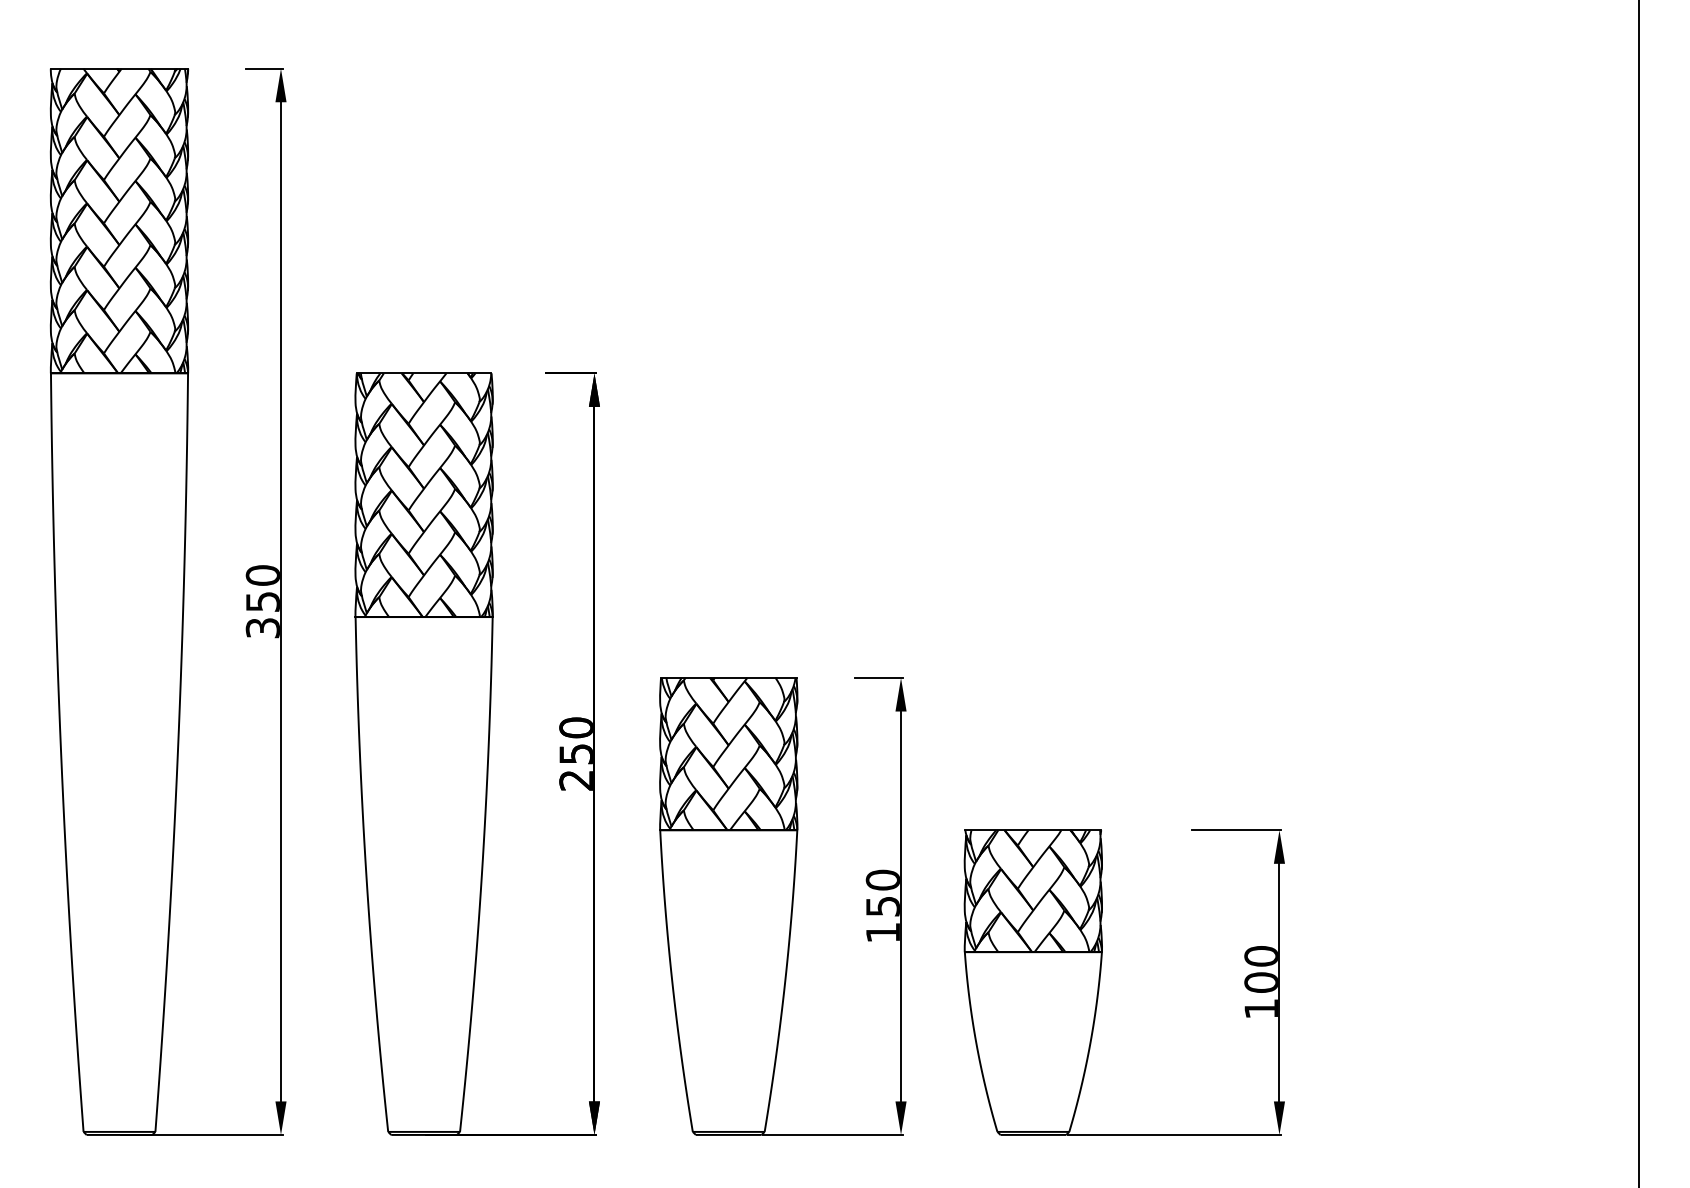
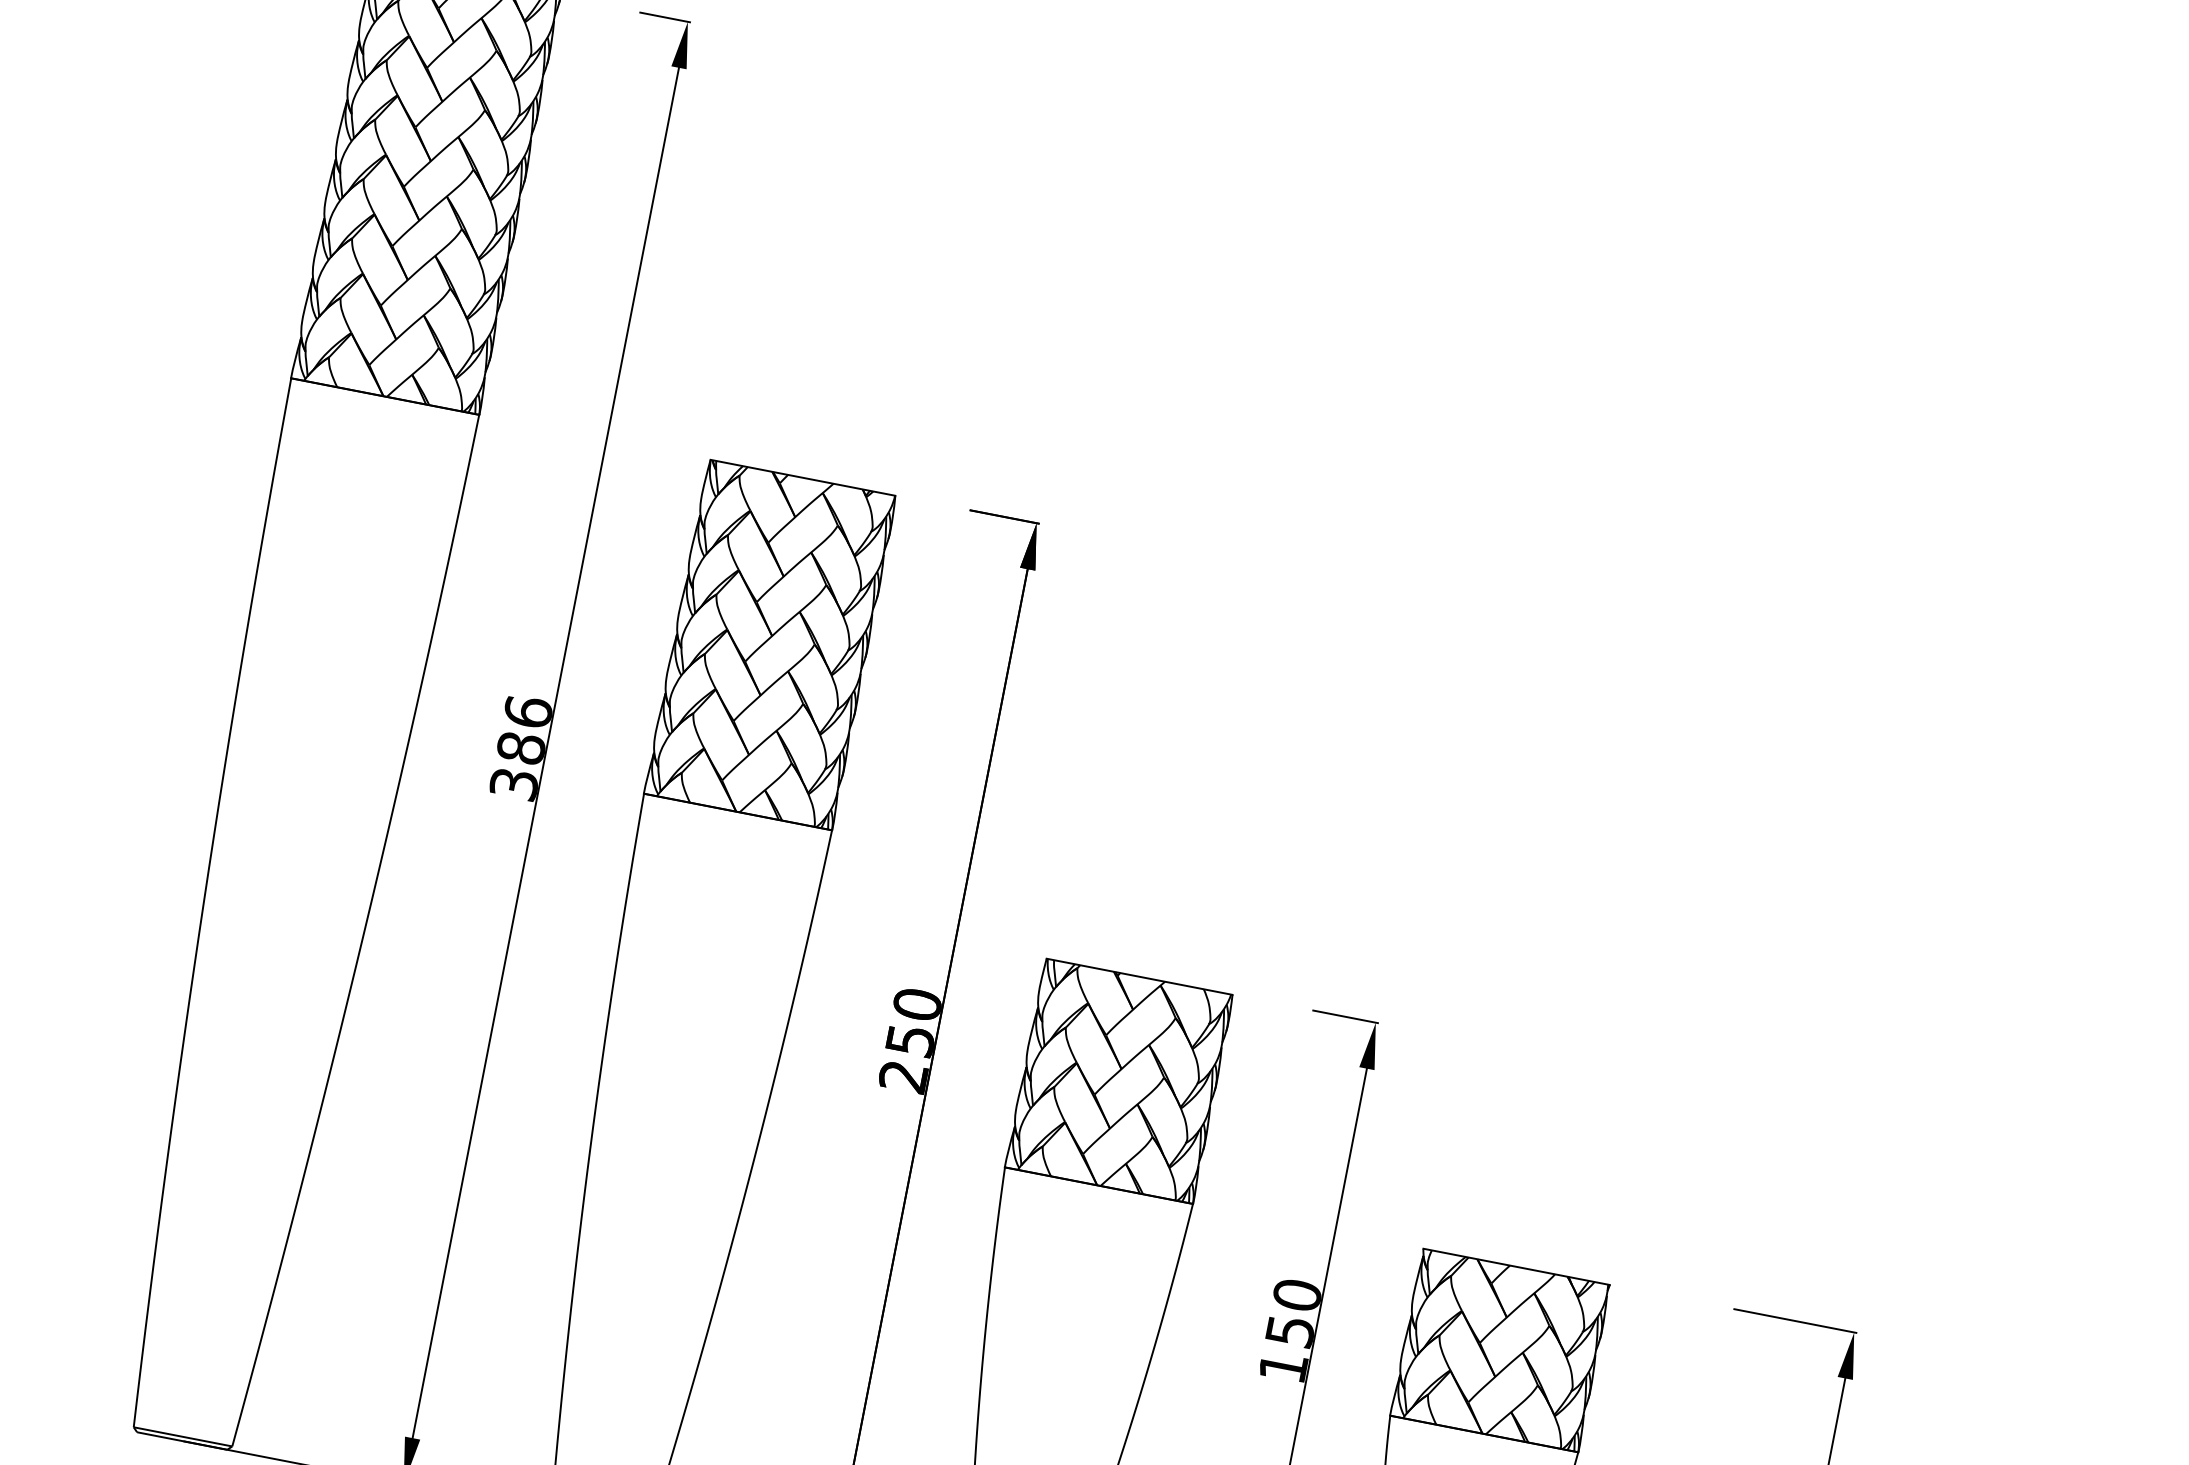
text: (262, 588) -> (524, 729), 350 -> 386

